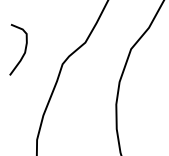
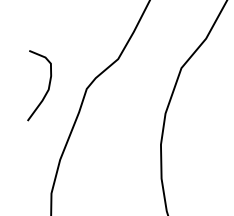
curve: (24, 49) -> (47, 85), moved

